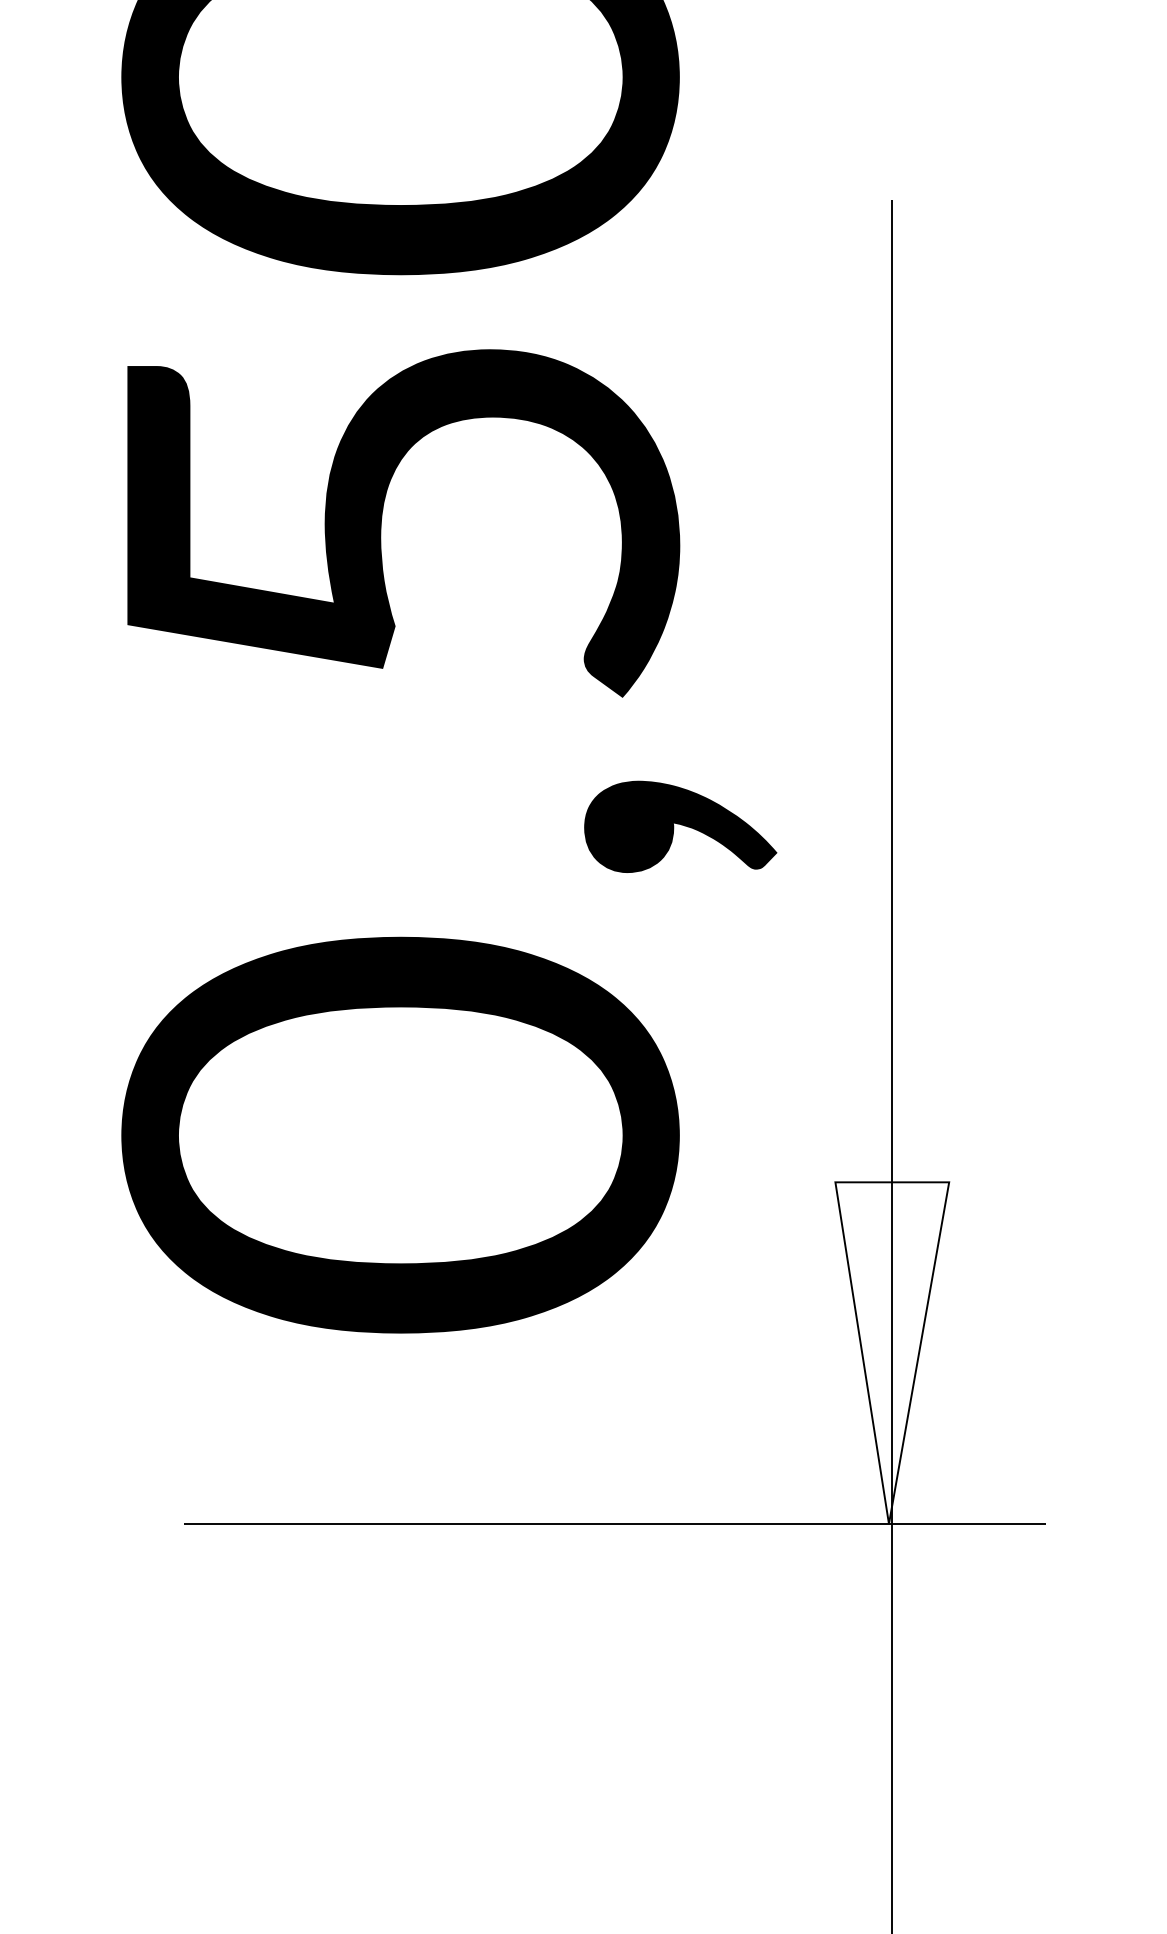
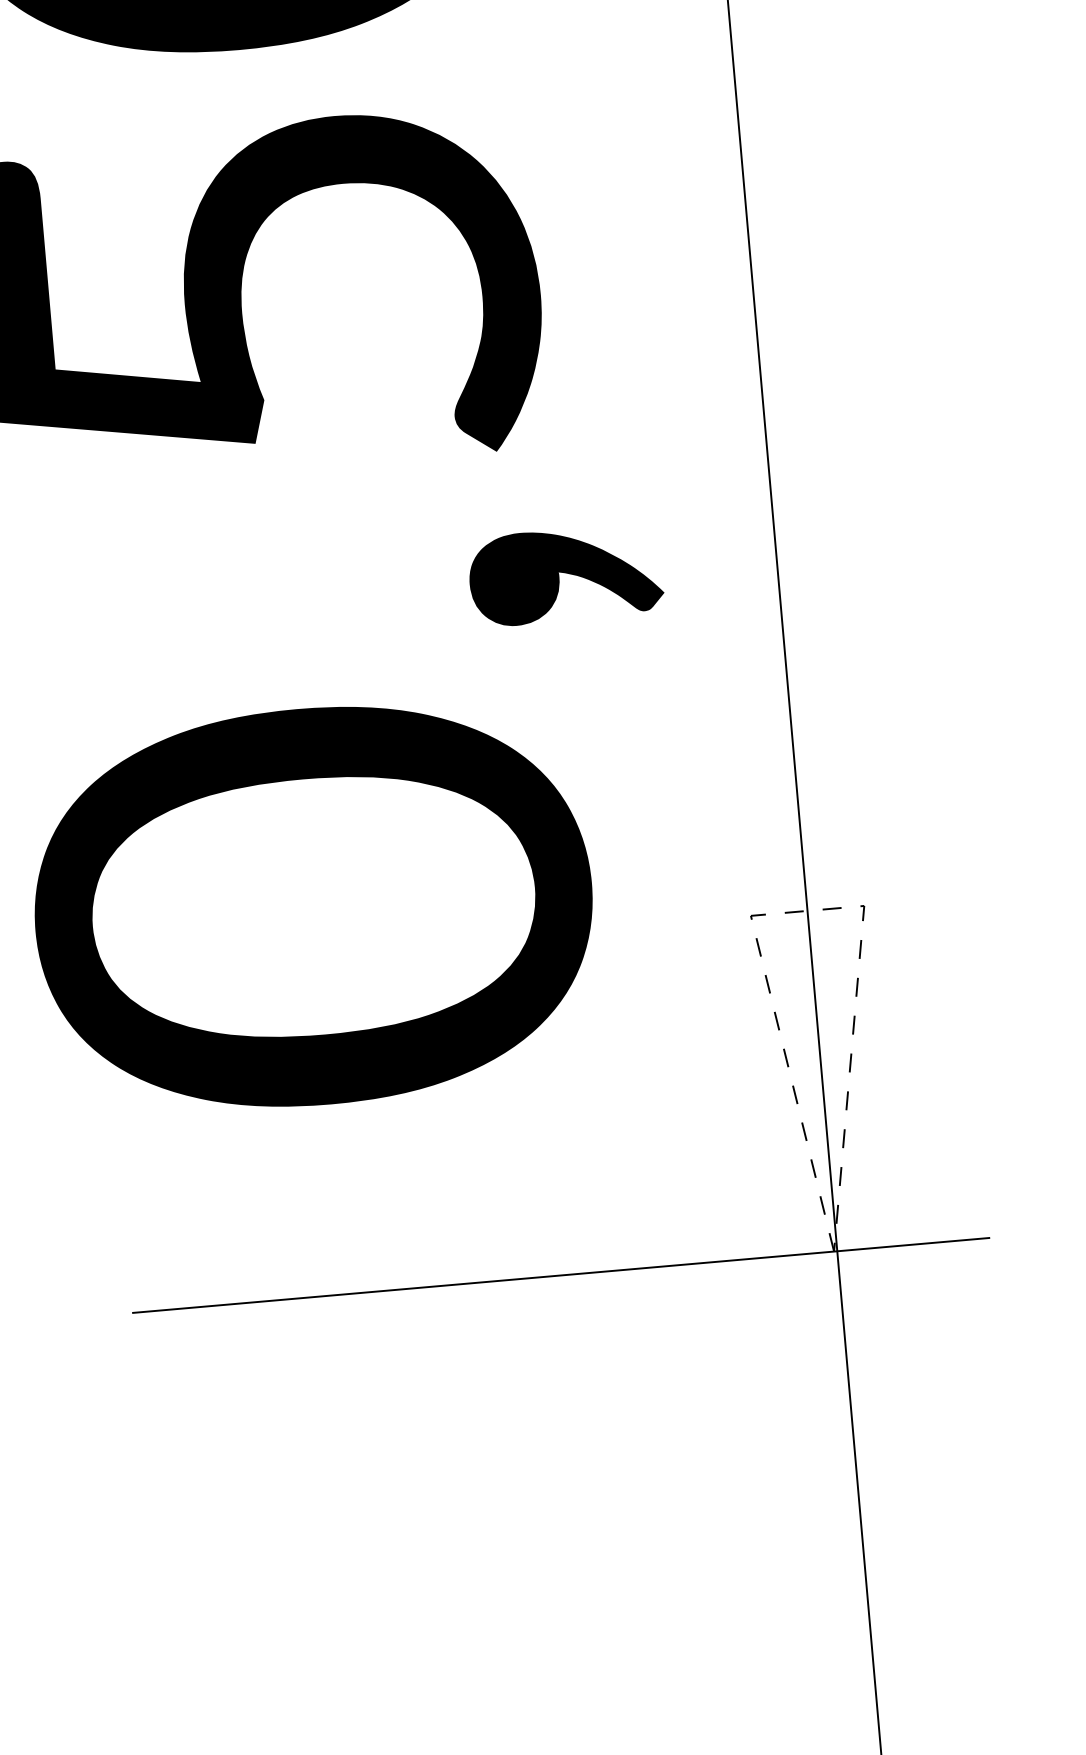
line: (893, 1182) -> (808, 910), solid -> dashed

